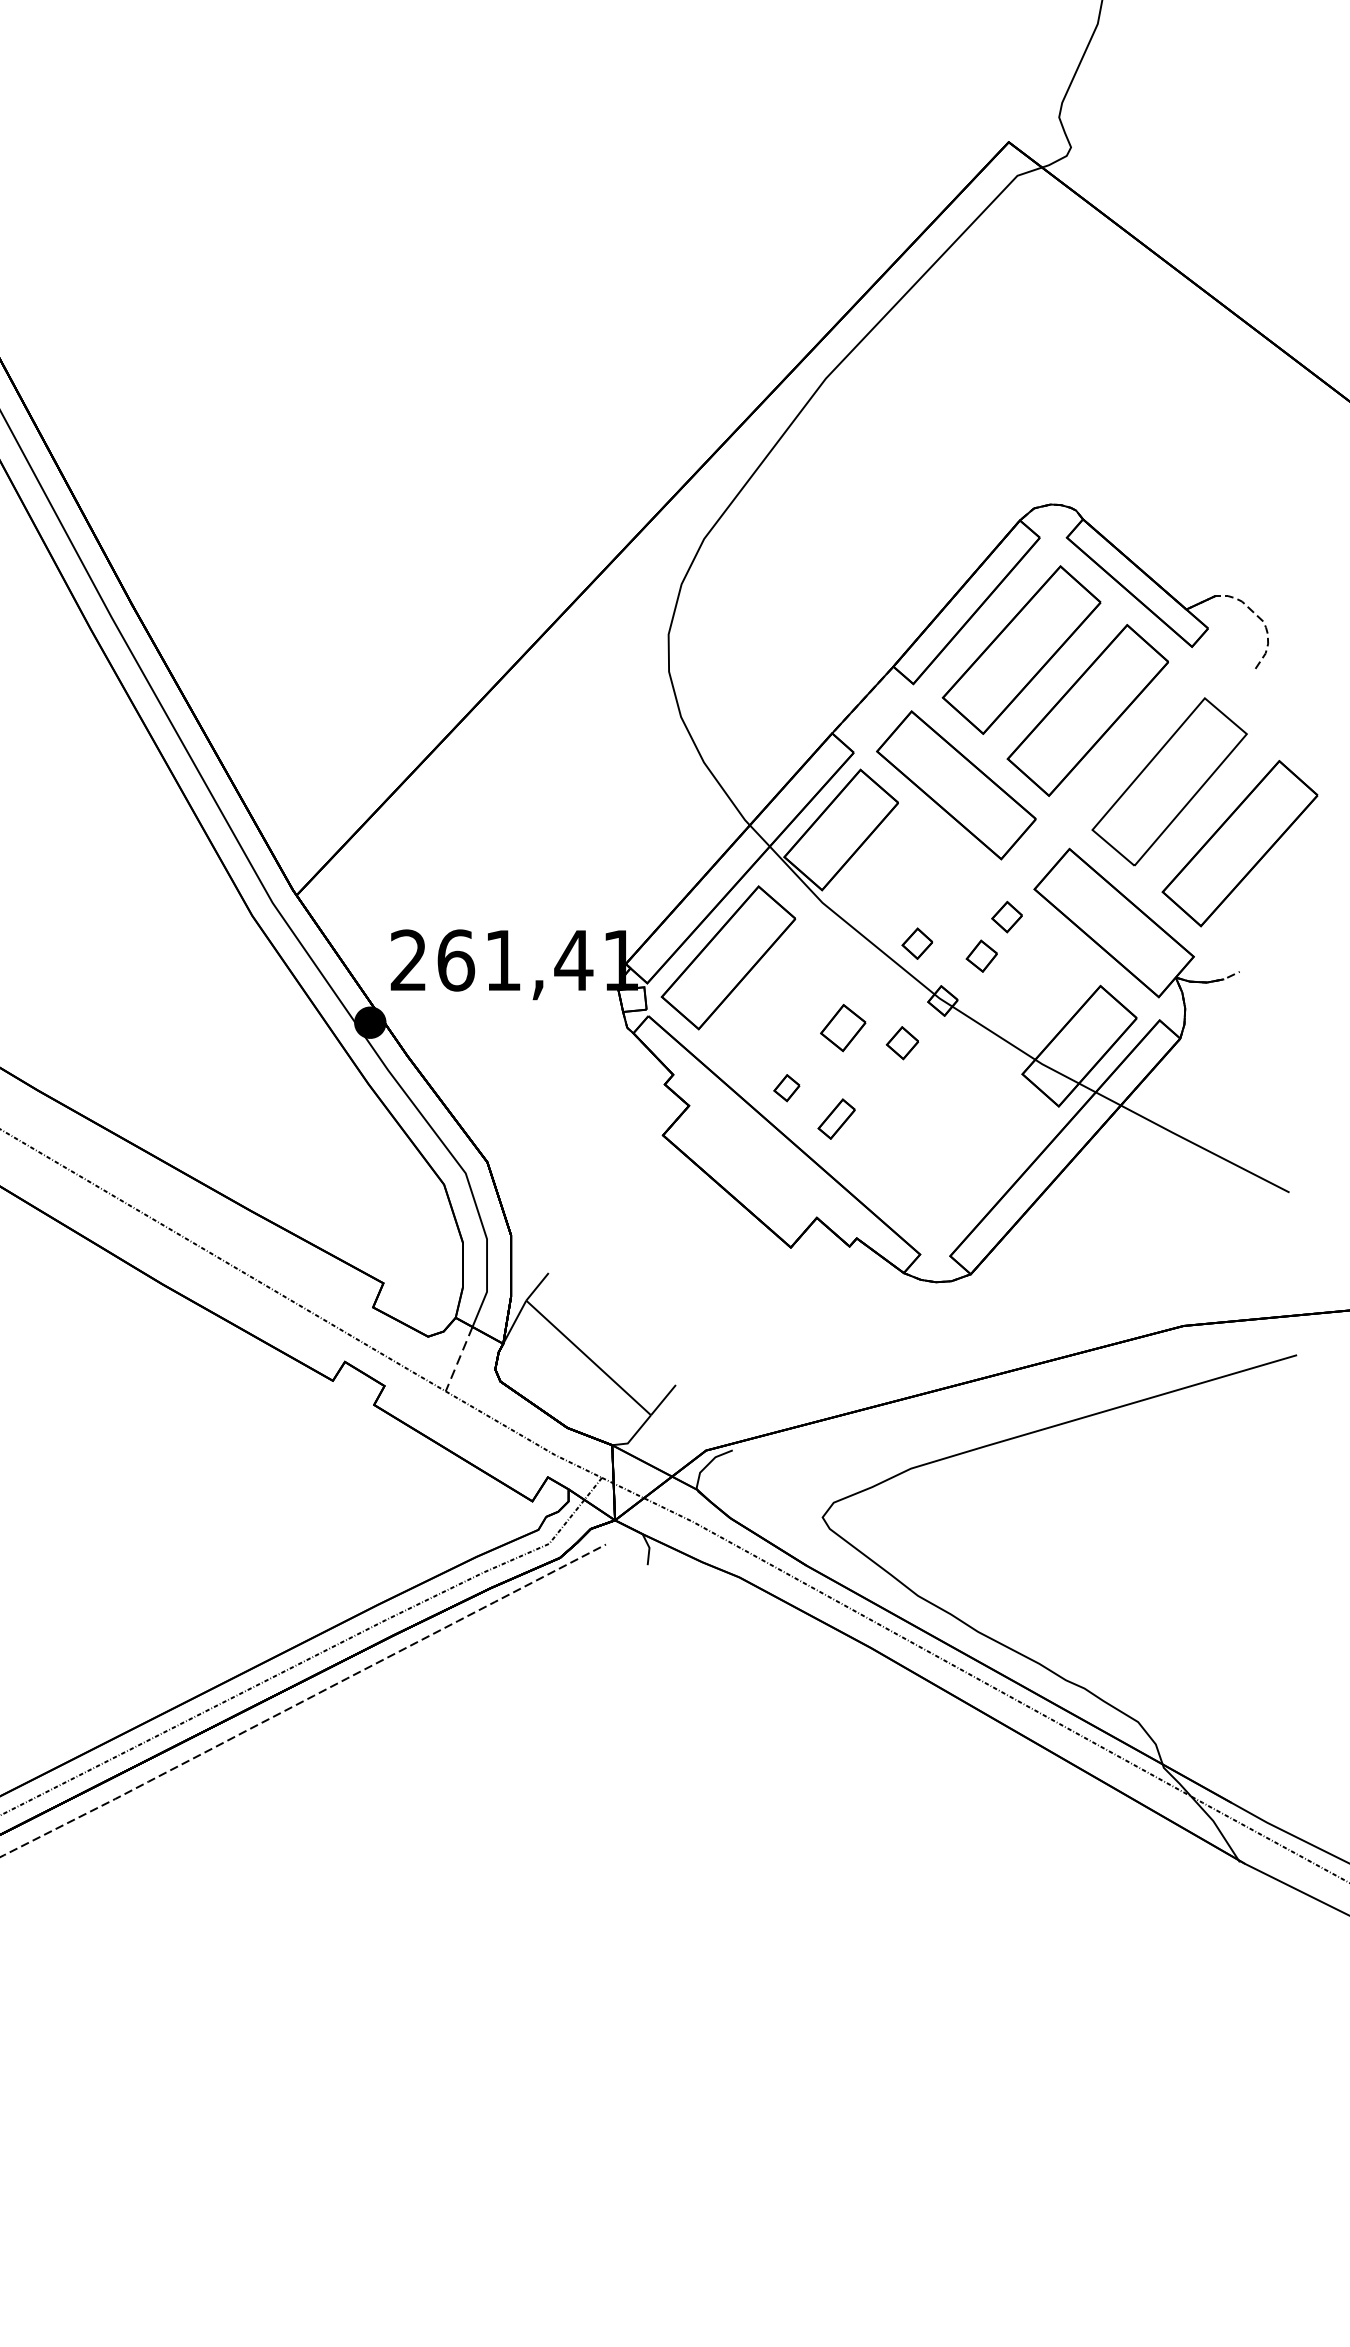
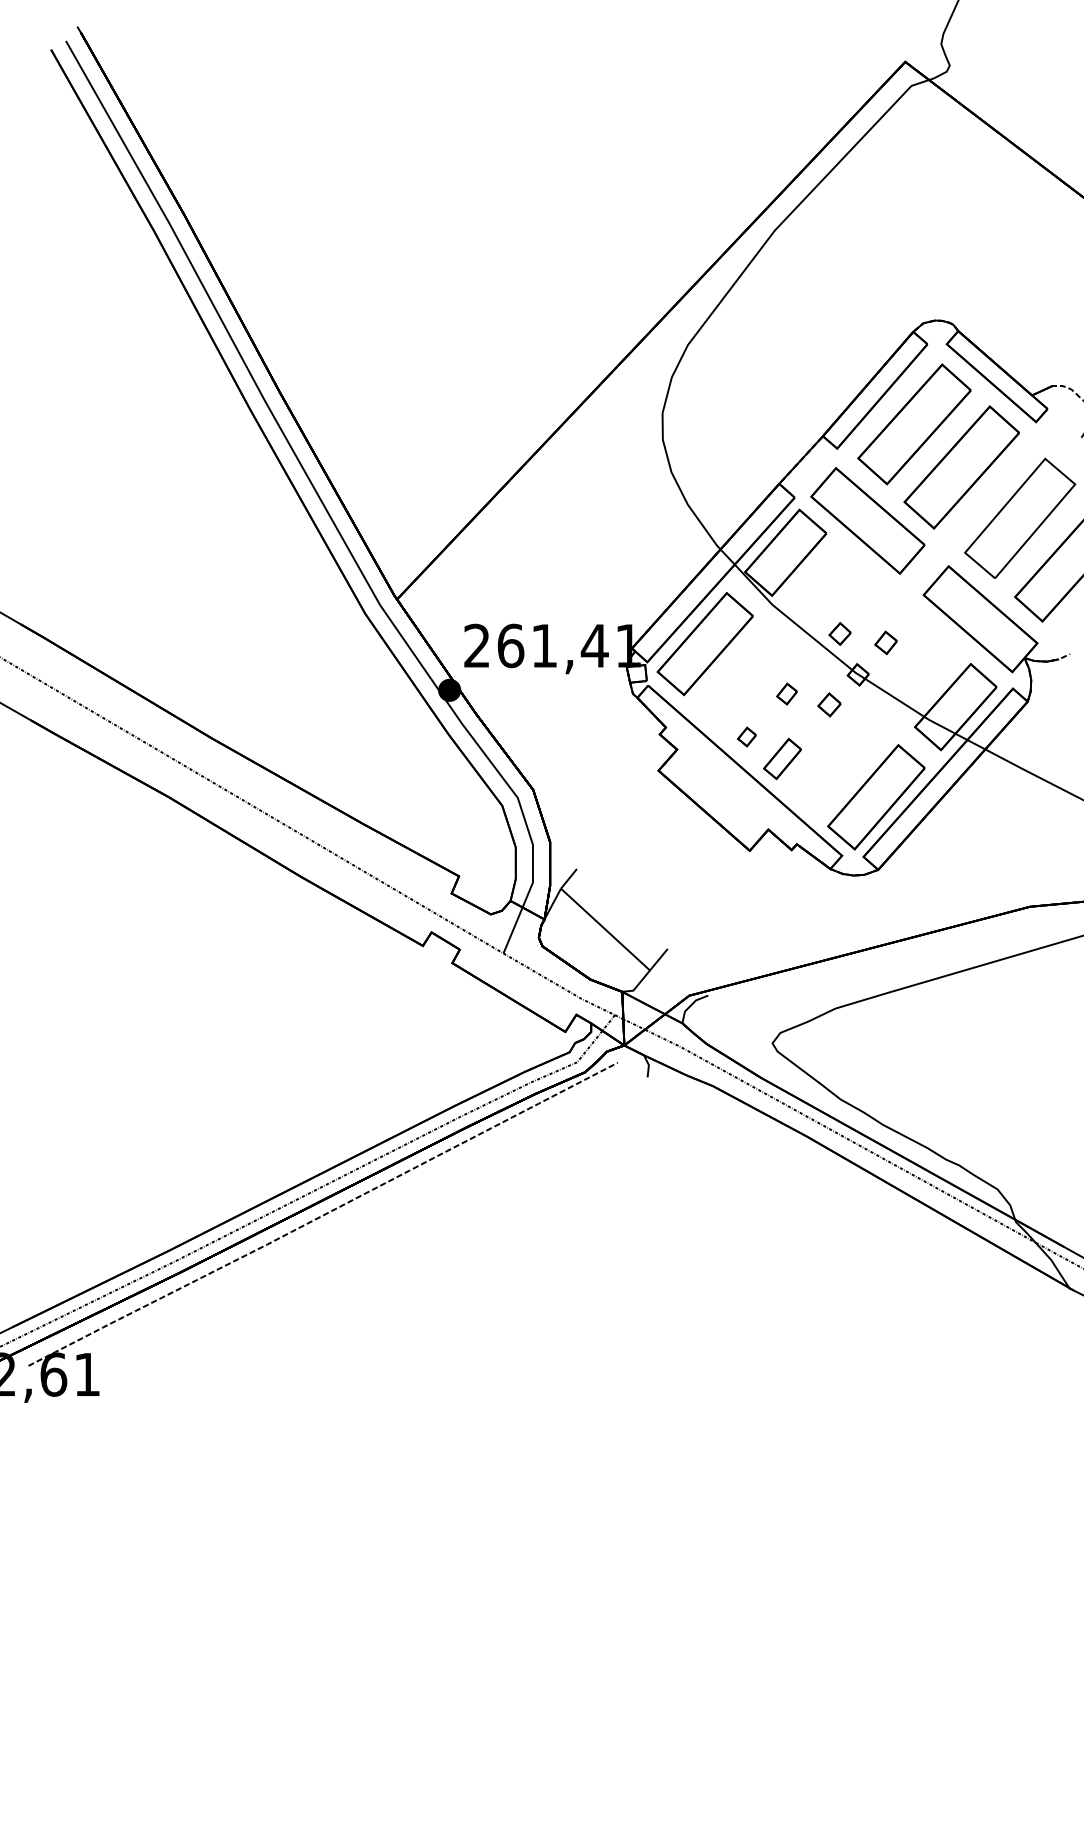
part: (1006, 916) -> (903, 614), removed
part: (842, 1027) -> (786, 693), size x0.62
part: (836, 1119) -> (782, 759), size x1.43
part: (968, 1172) -> (876, 797), added
line: (459, 1359) -> (513, 930), dashed -> solid

